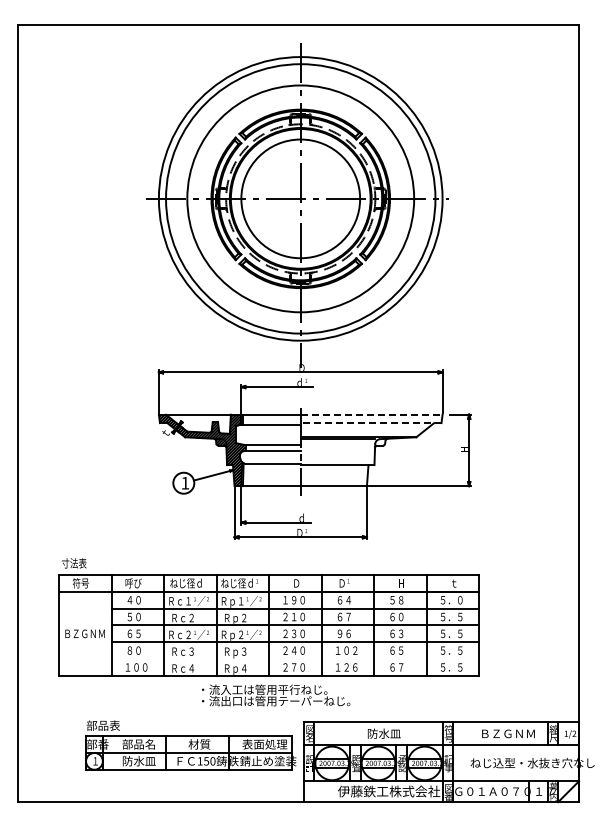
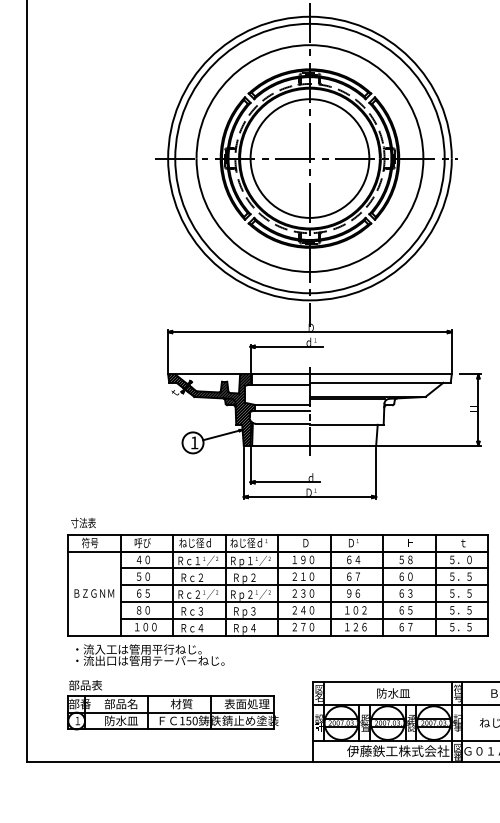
line: (371, 414) -> (380, 374), dashed -> solid
line: (370, 423) -> (379, 383), dashed -> solid
line: (295, 659) -> (304, 619), added
text: (276, 695) -> (150, 655), moved
part: (190, 745) -> (172, 705), moved

